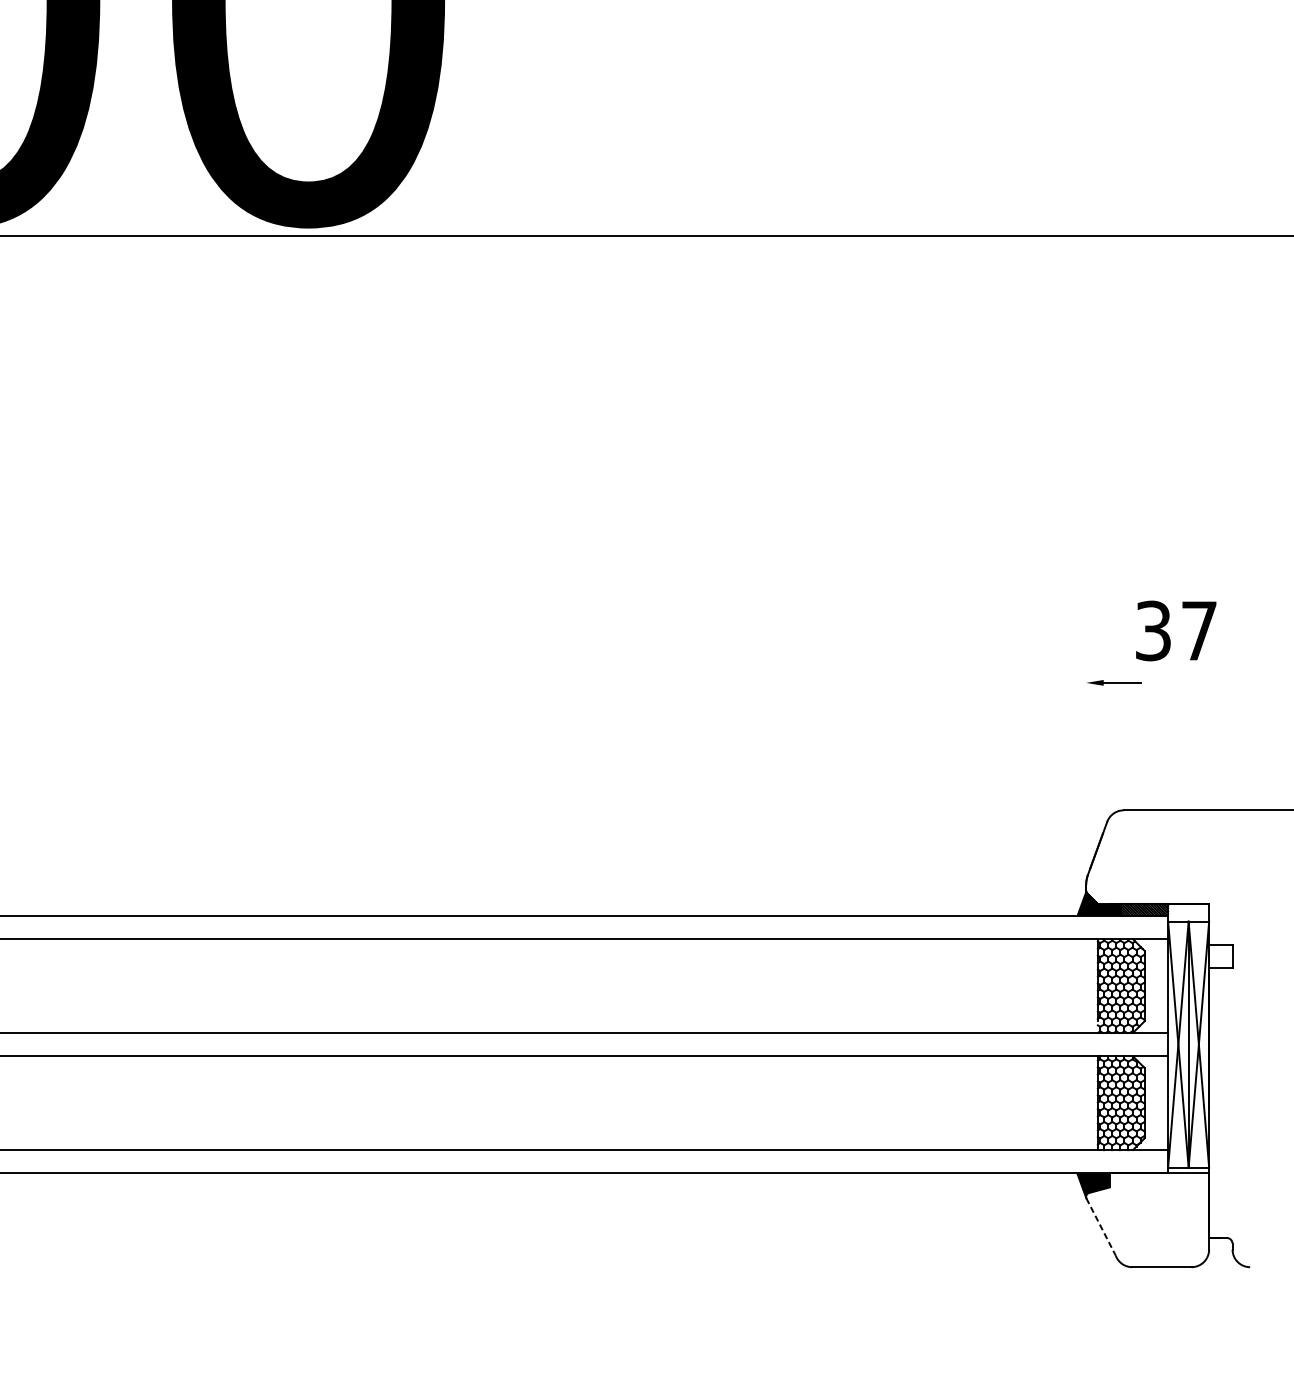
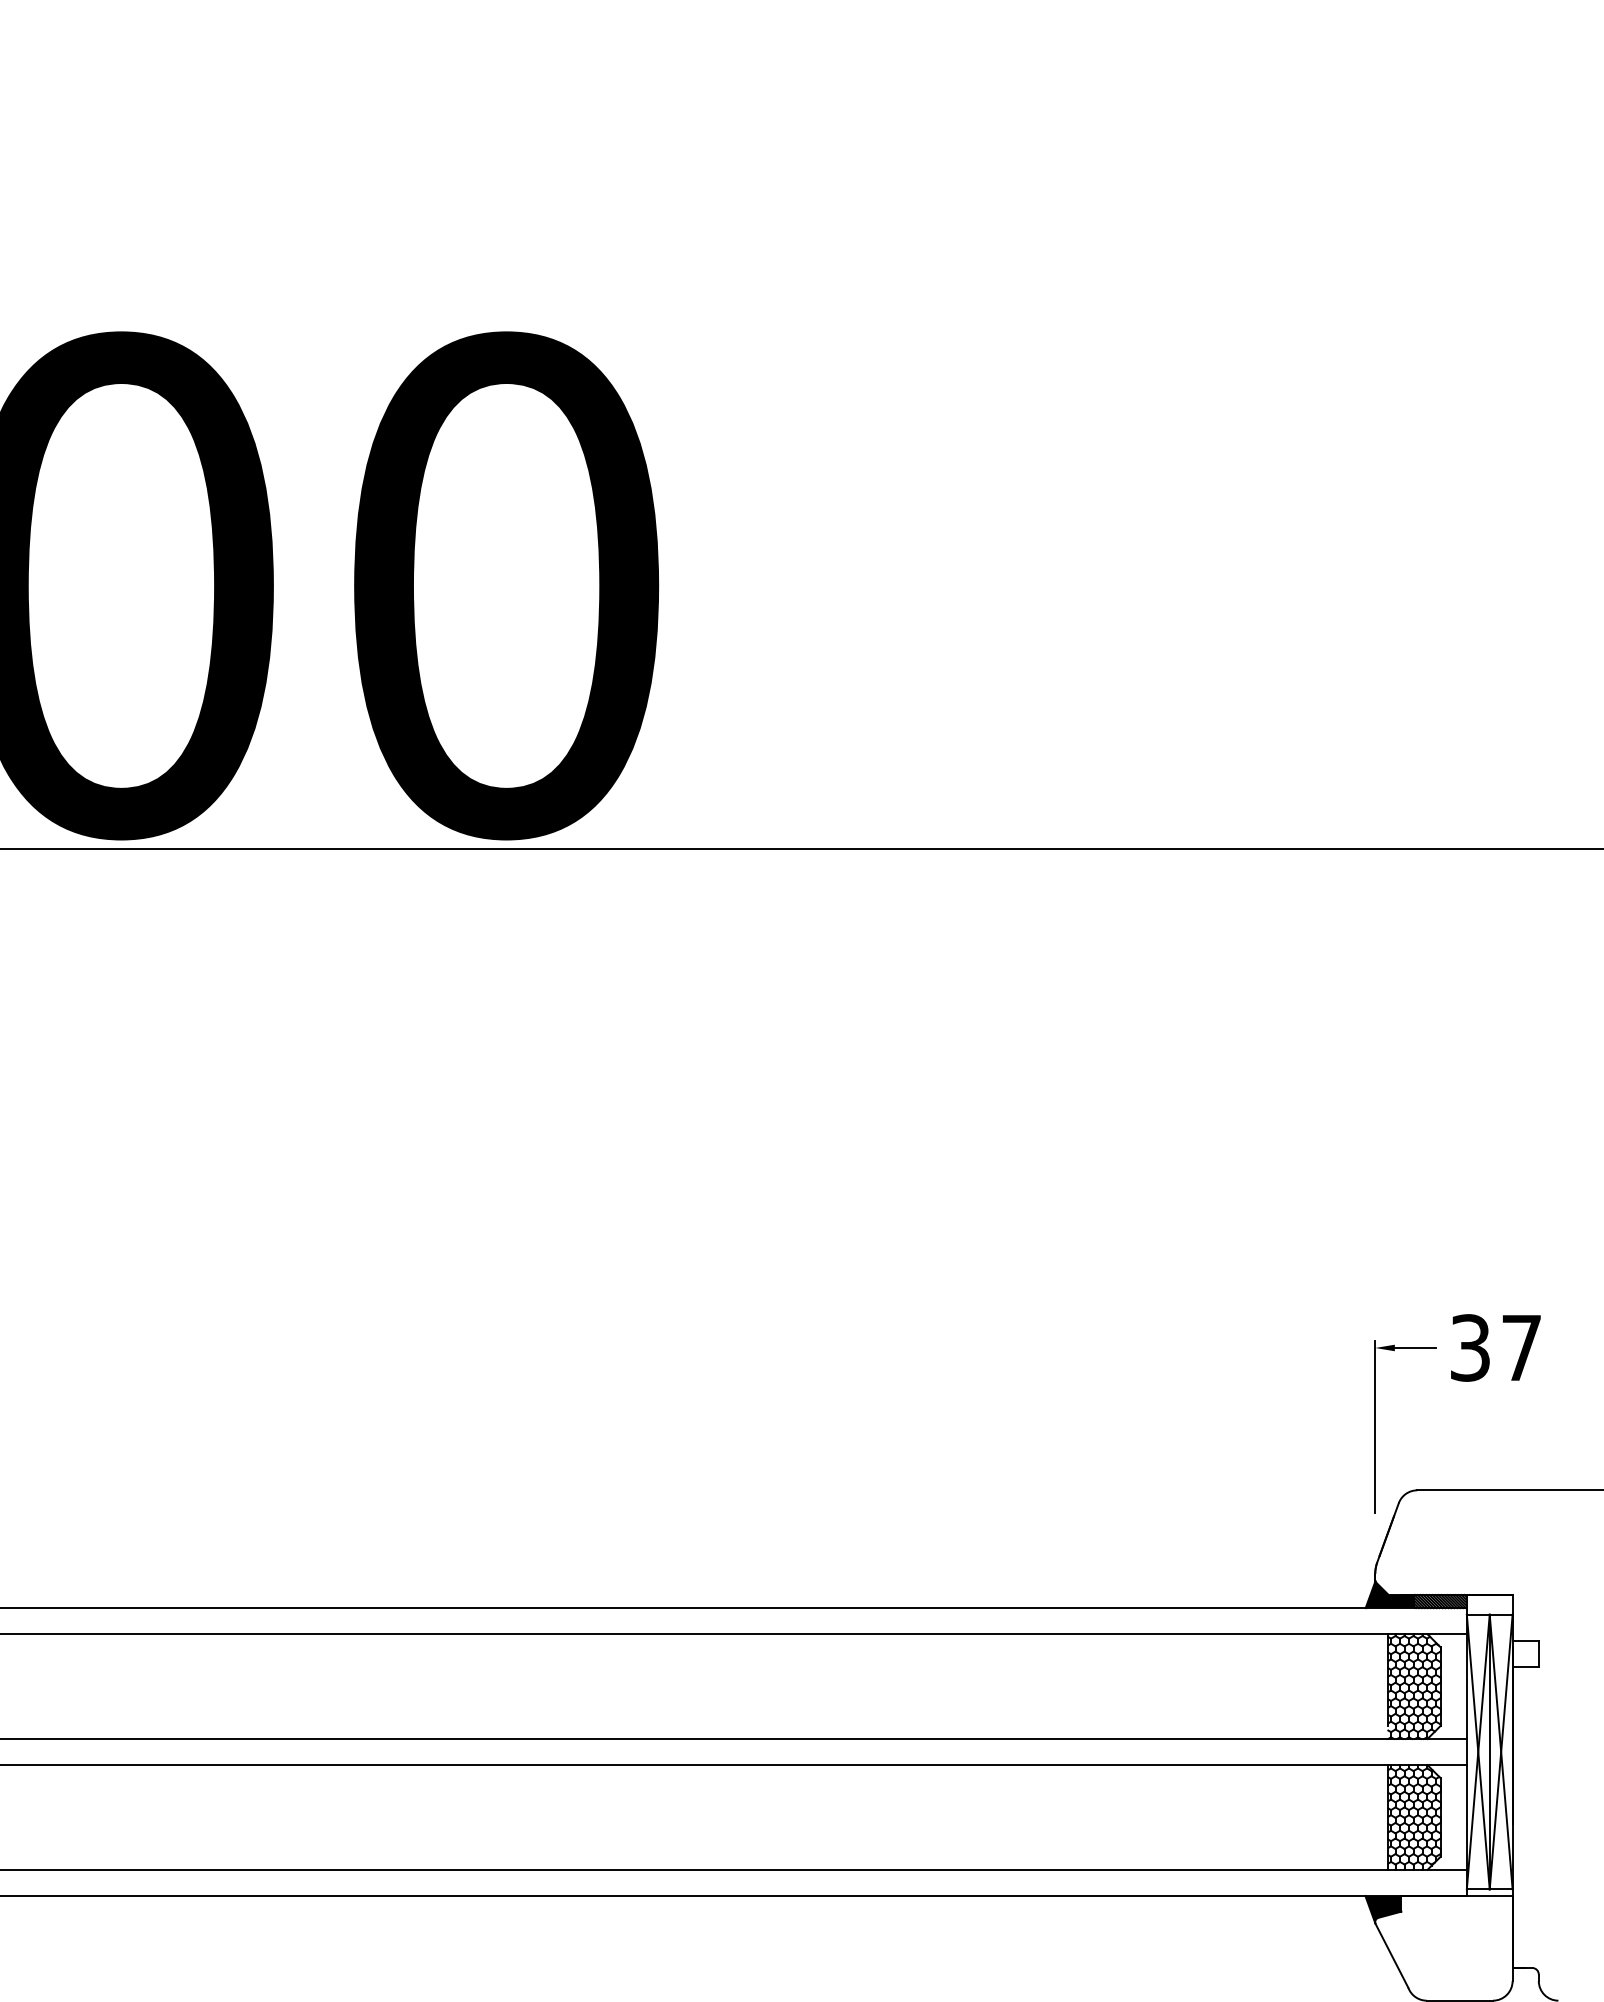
text: (1175, 630) -> (1495, 1347), moved
line: (1086, 753) -> (1375, 1426), added
line: (1100, 1226) -> (1391, 1955), dashed -> solid

